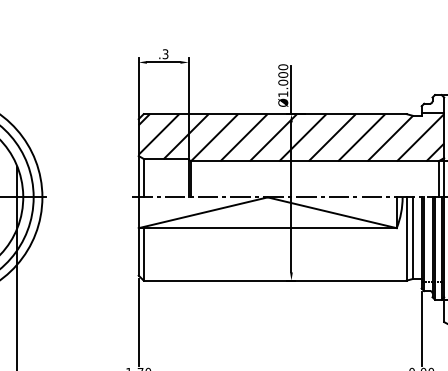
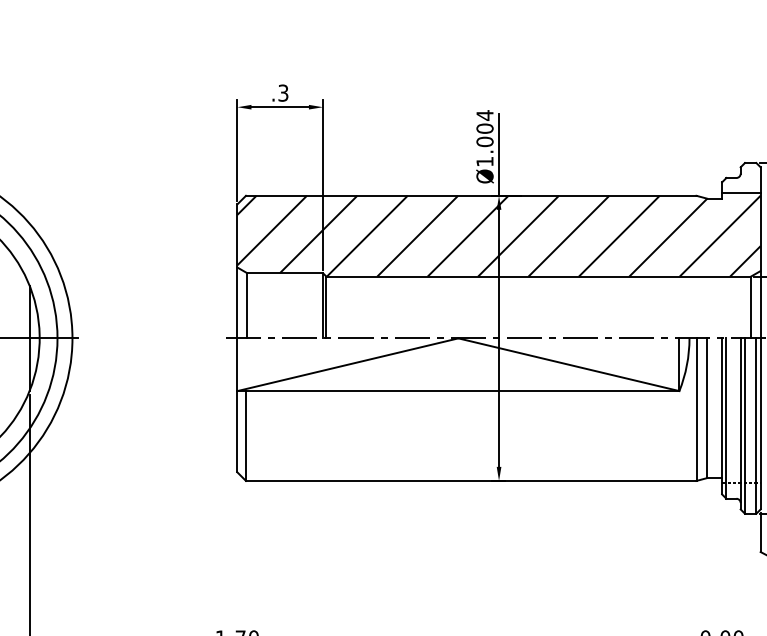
text: (283, 67) -> (485, 115), Ø1.000 -> Ø1.004
line: (138, 322) -> (237, 552), removed
line: (421, 328) -> (721, 562), removed

